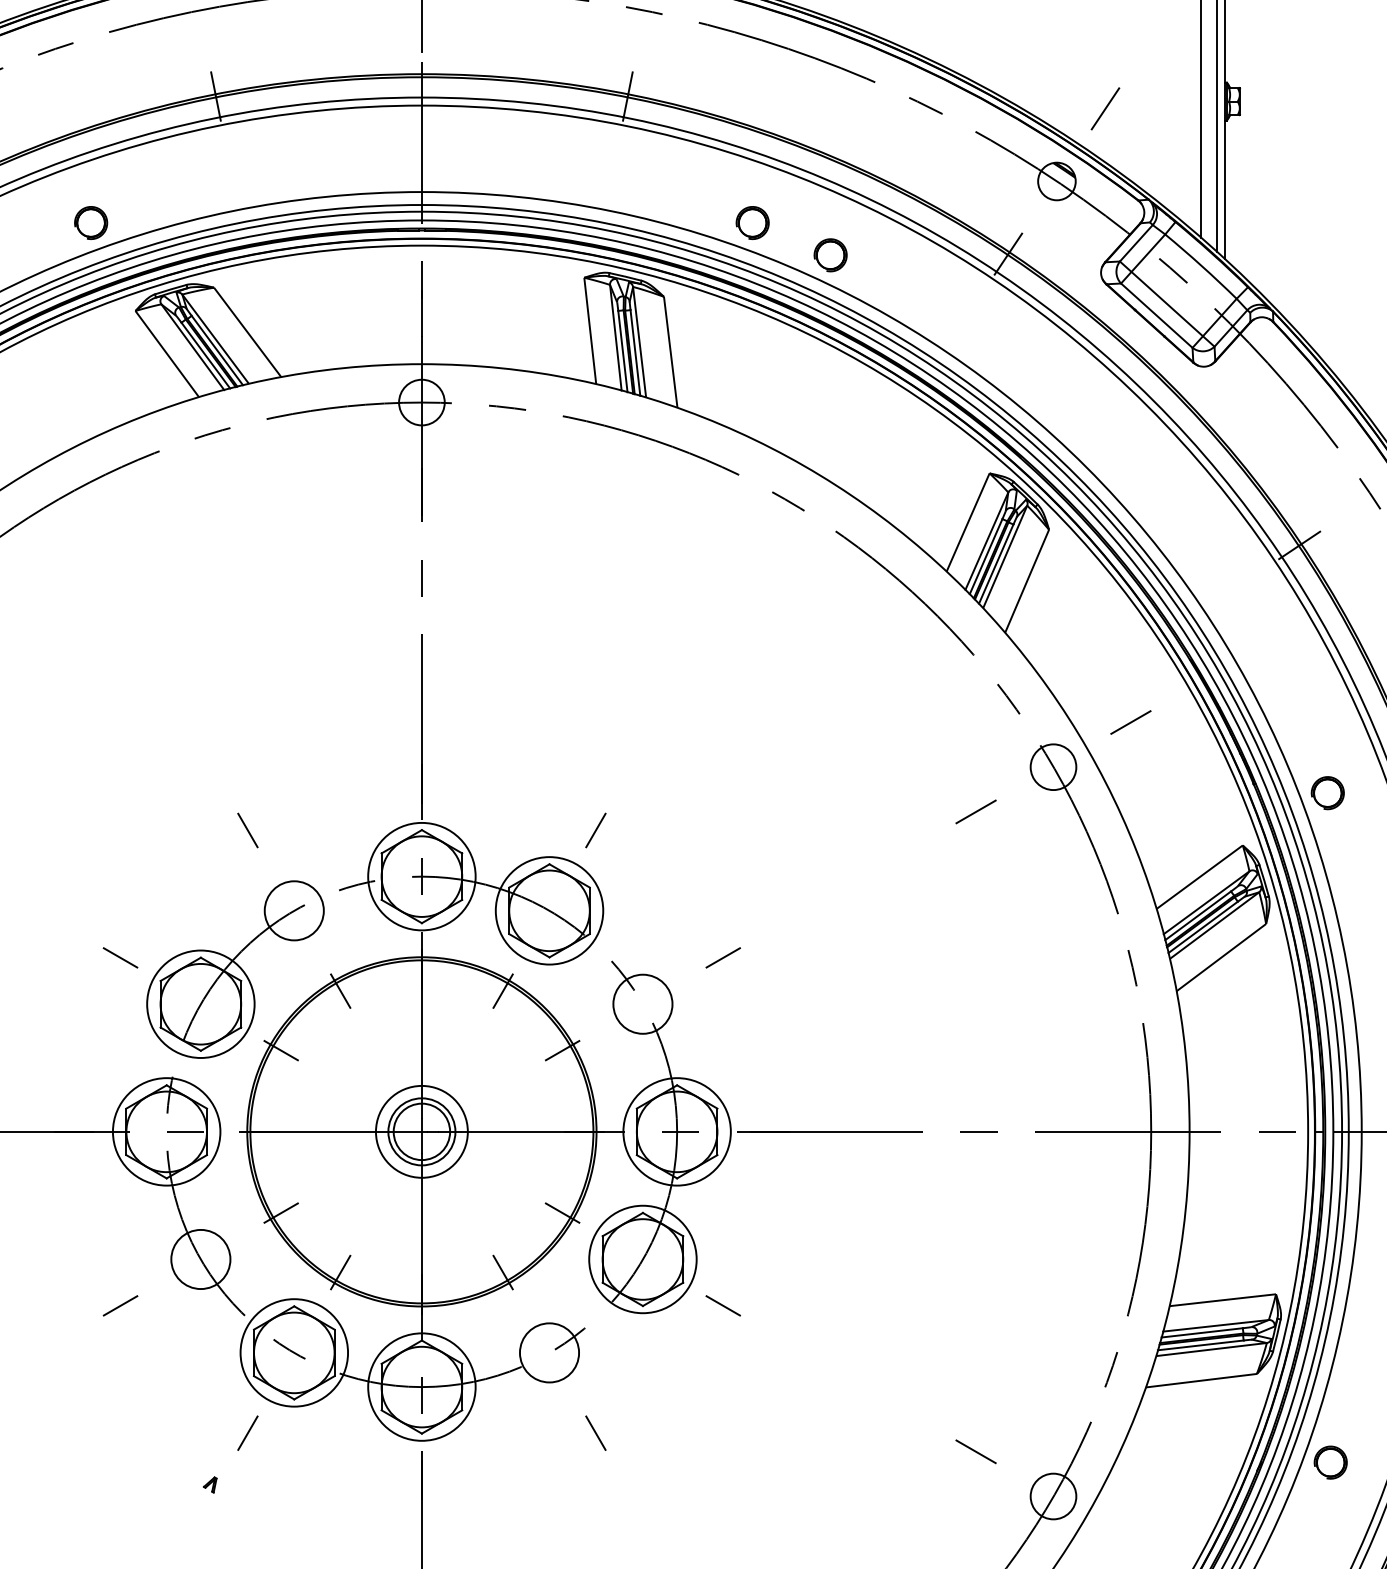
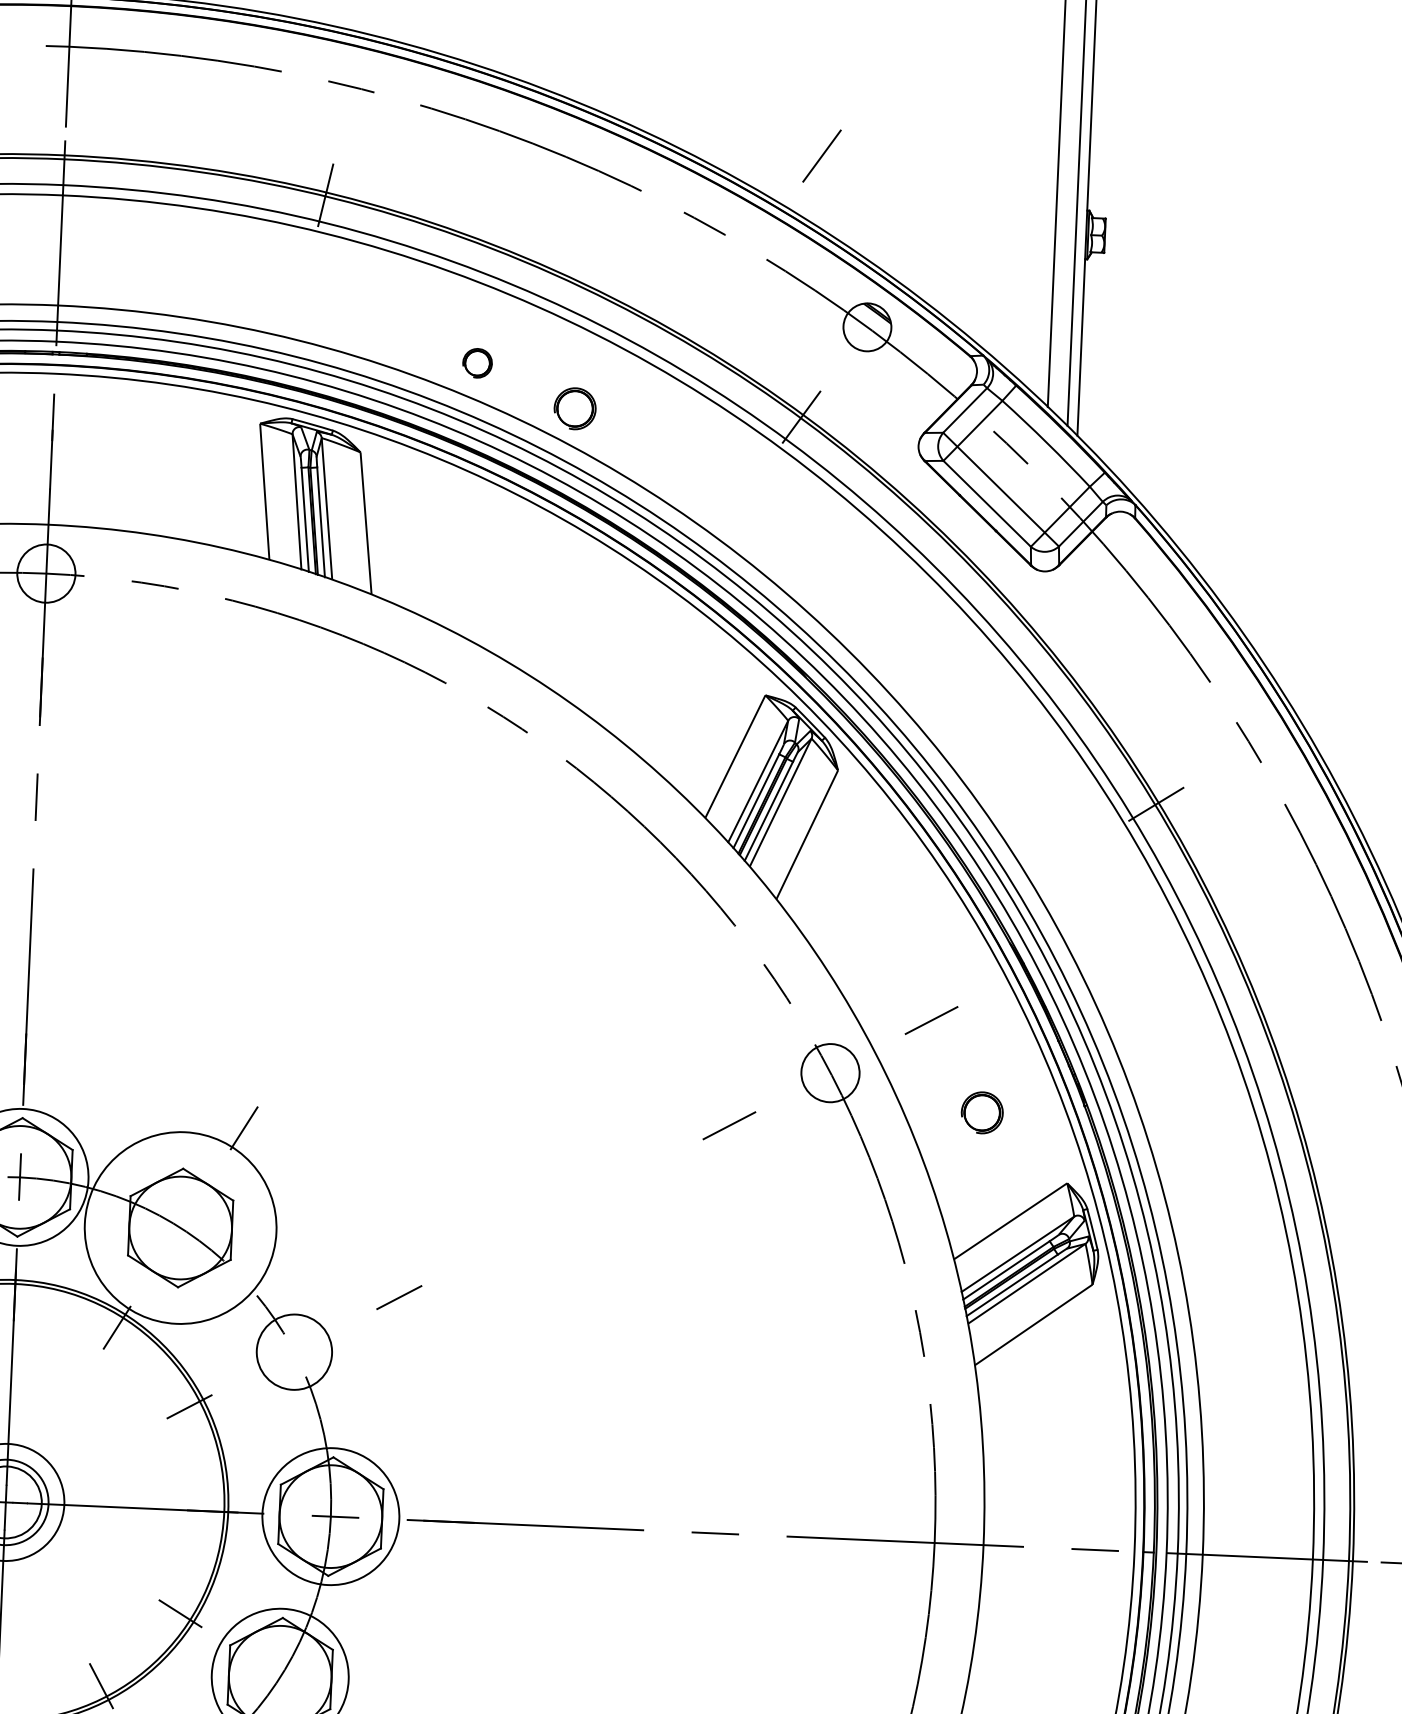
line: (1105, 108) -> (822, 155), moved
part: (752, 222) -> (477, 362), size x0.7
part: (1327, 793) -> (981, 1113), moved
circle: (549, 910) -> (180, 1227), size x1.4

